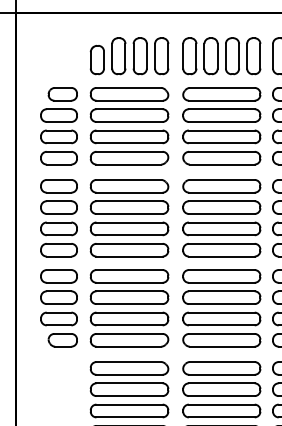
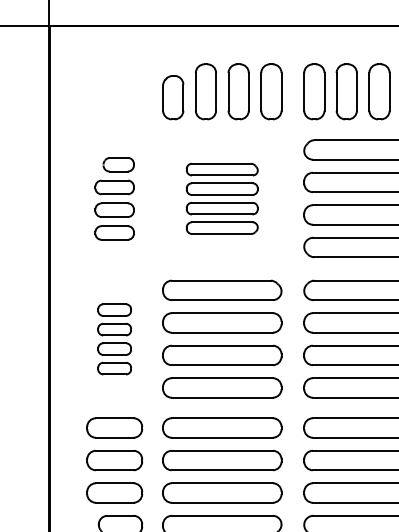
part: (58, 126) -> (113, 199), size x0.7
part: (129, 126) -> (222, 199), size x0.6
part: (58, 218) -> (113, 339), size x0.6

